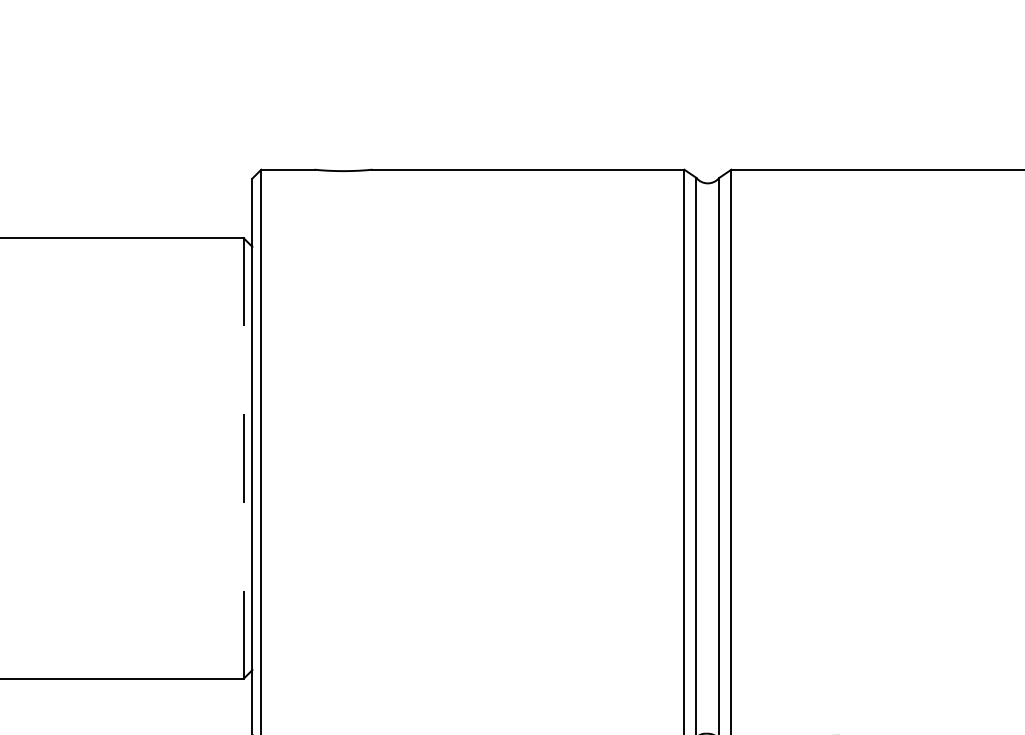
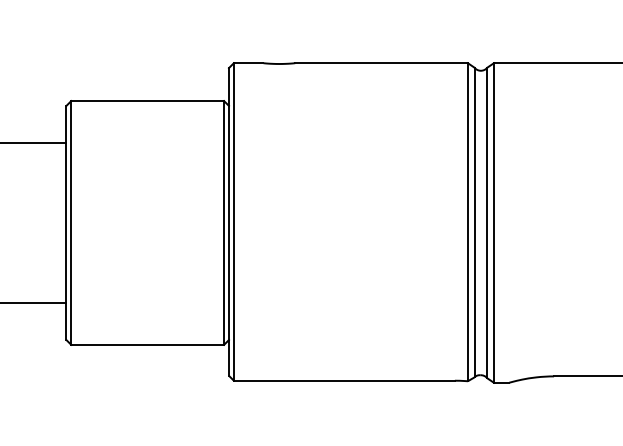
line: (244, 457) -> (224, 222), dashed -> solid

